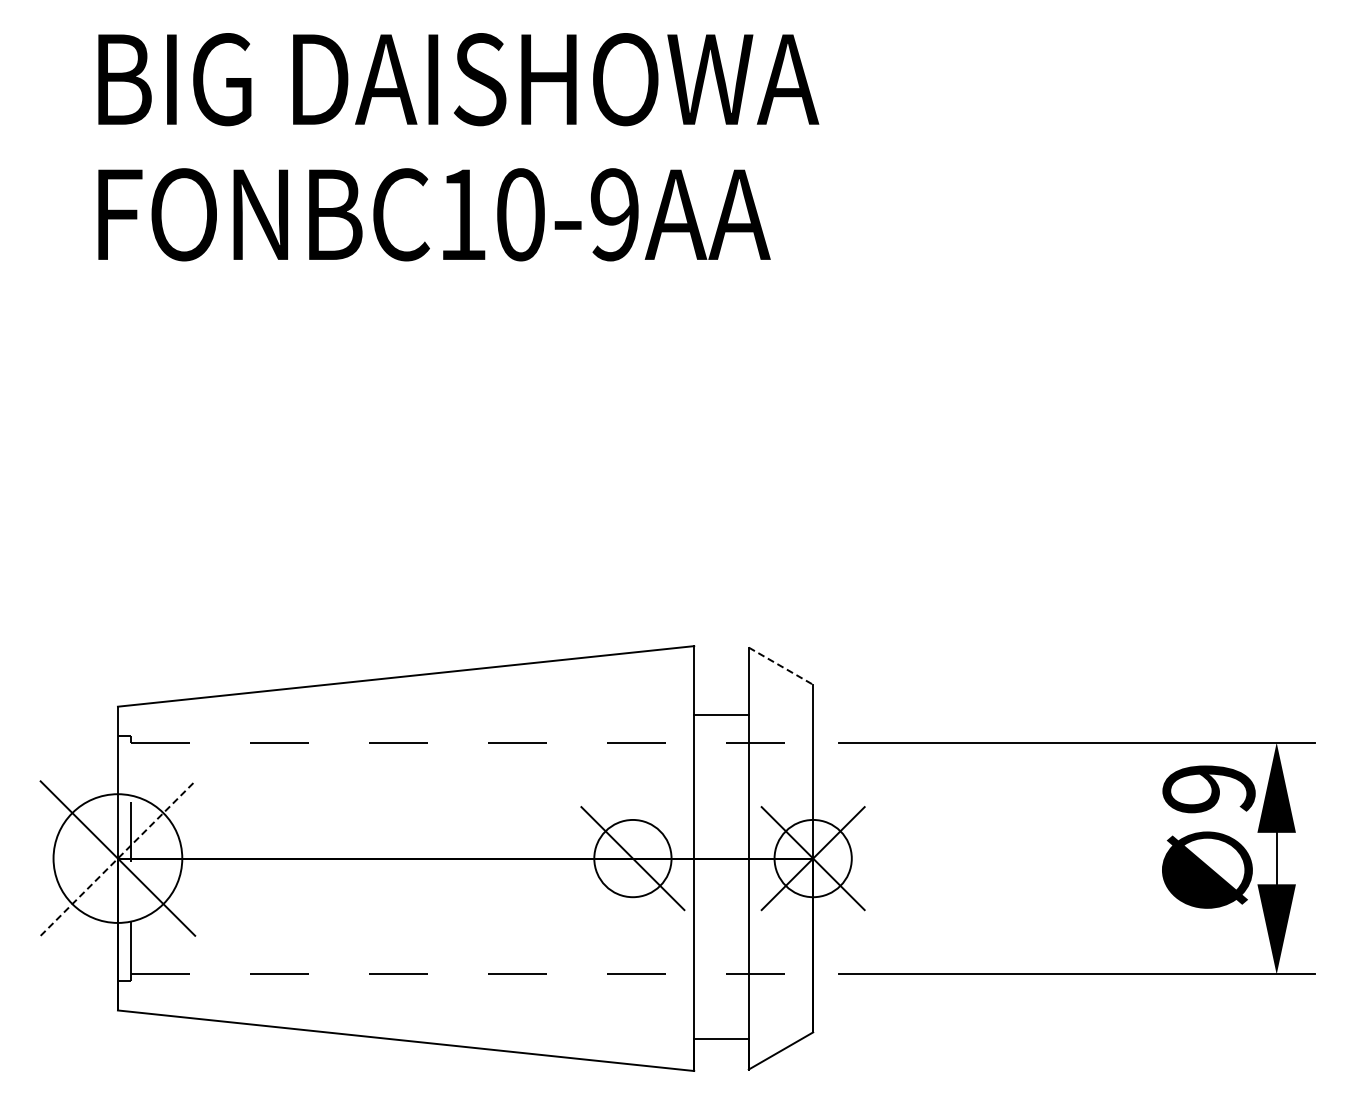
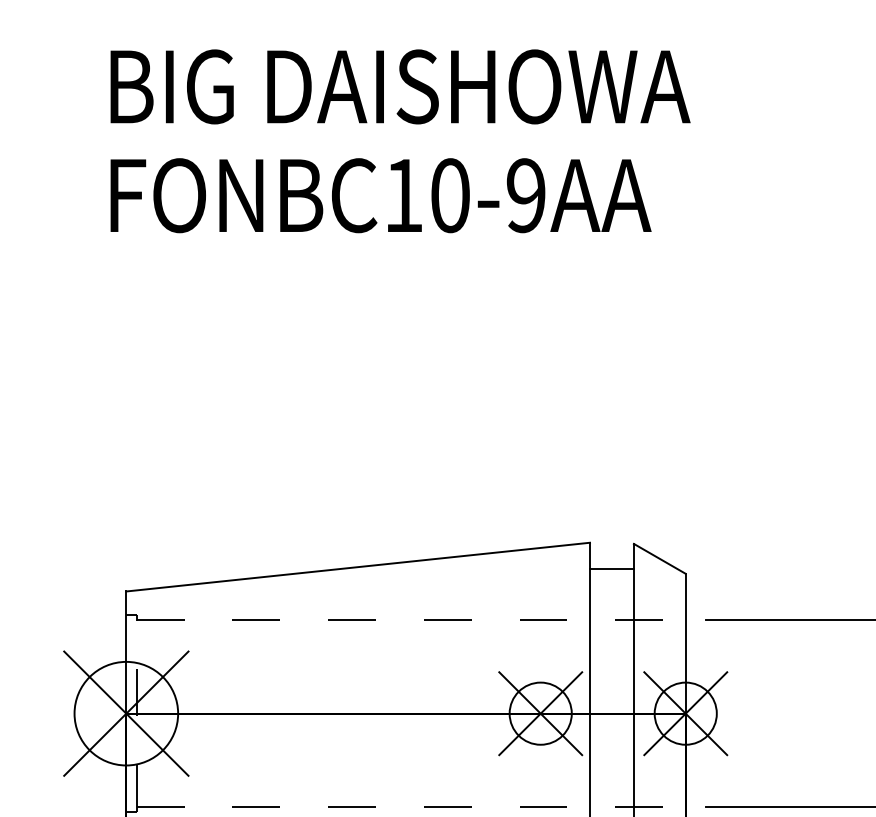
line: (781, 666) -> (660, 559), dashed -> solid
line: (721, 715) -> (611, 568), moved
line: (118, 858) -> (126, 713), dashed -> solid
line: (632, 858) -> (540, 713), added

